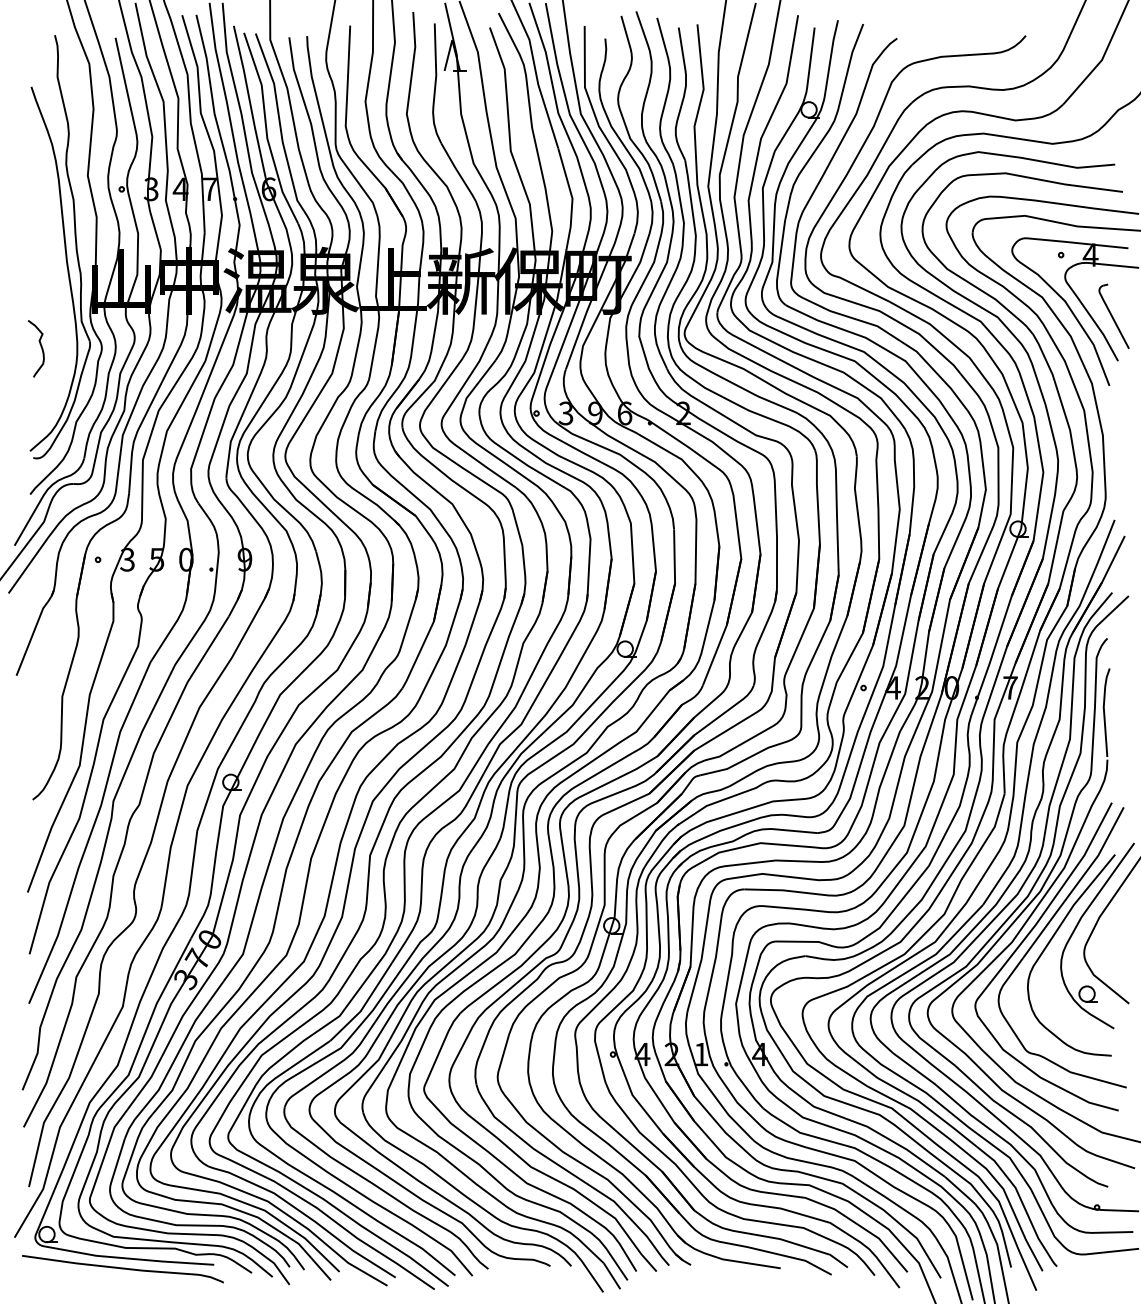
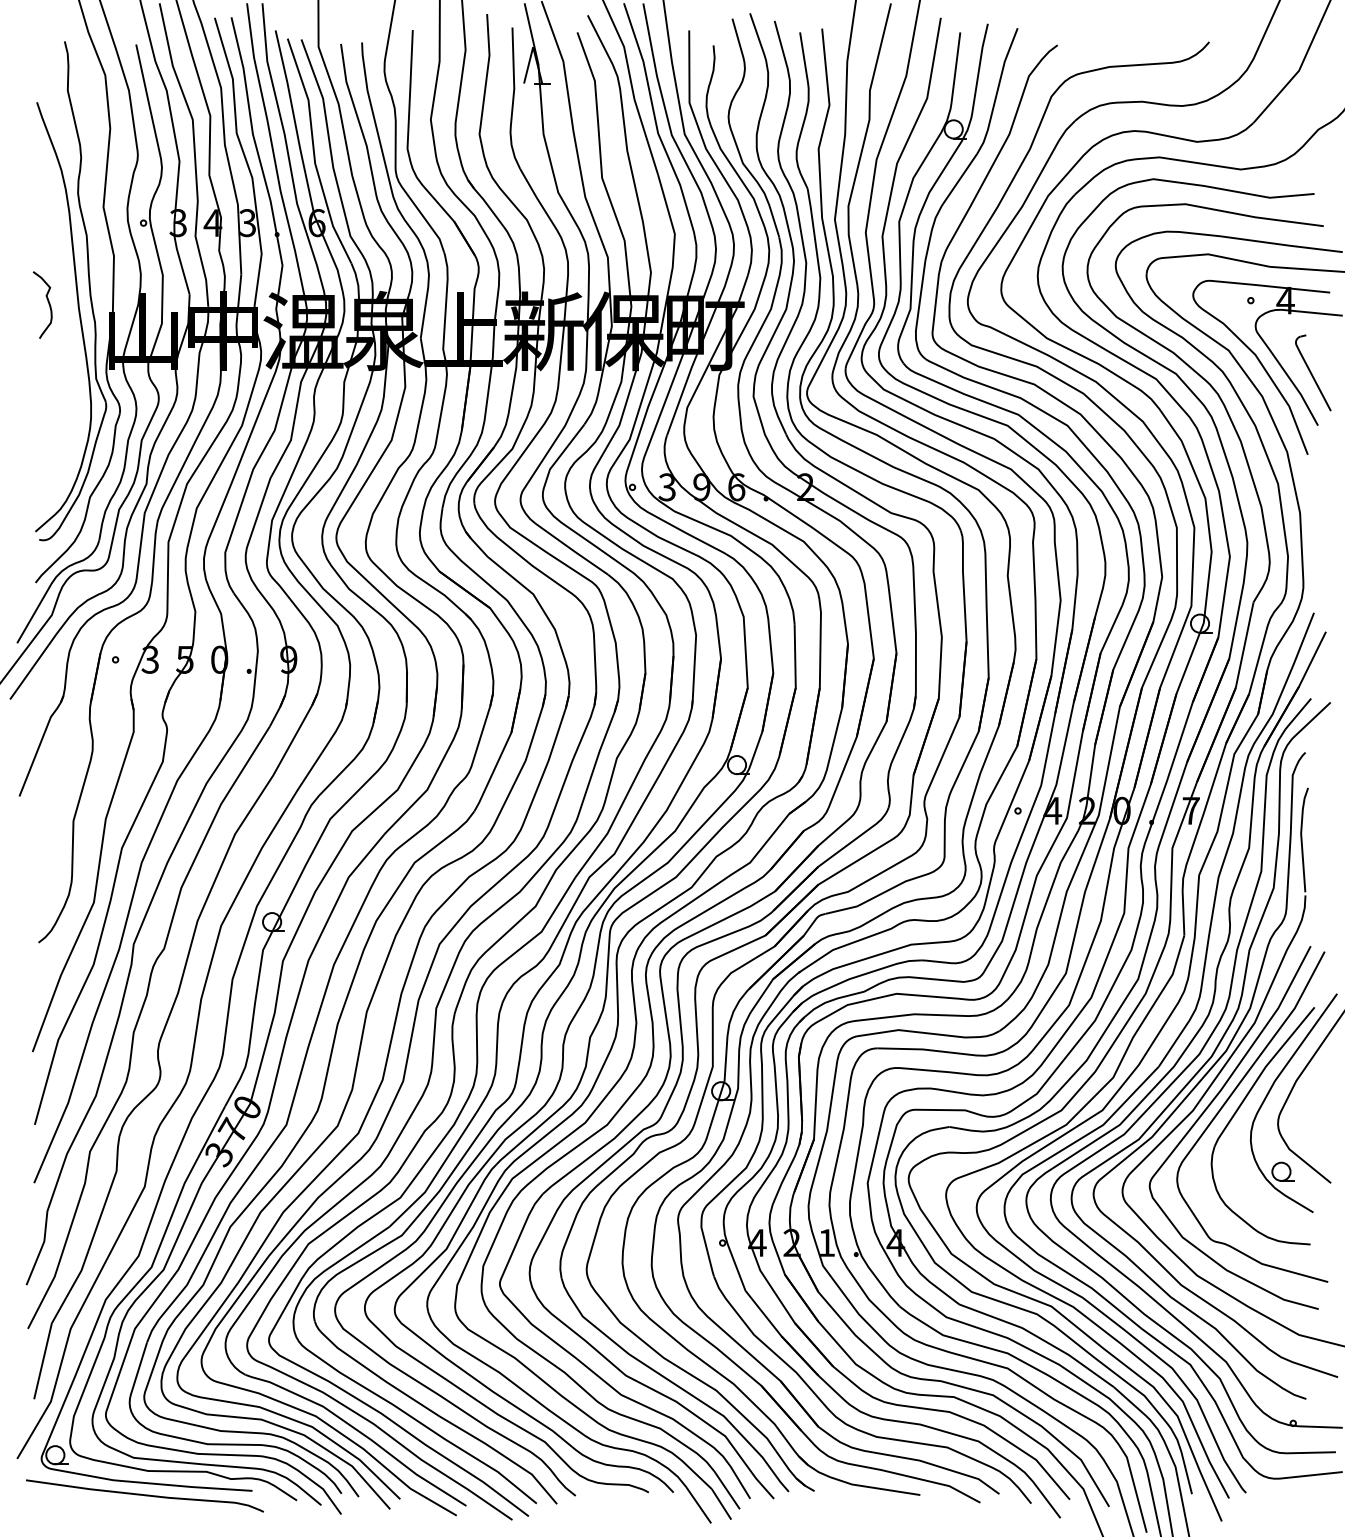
text: (209, 189) -> (246, 223), 7 -> 3
curve: (40, 345) -> (47, 301), moved

